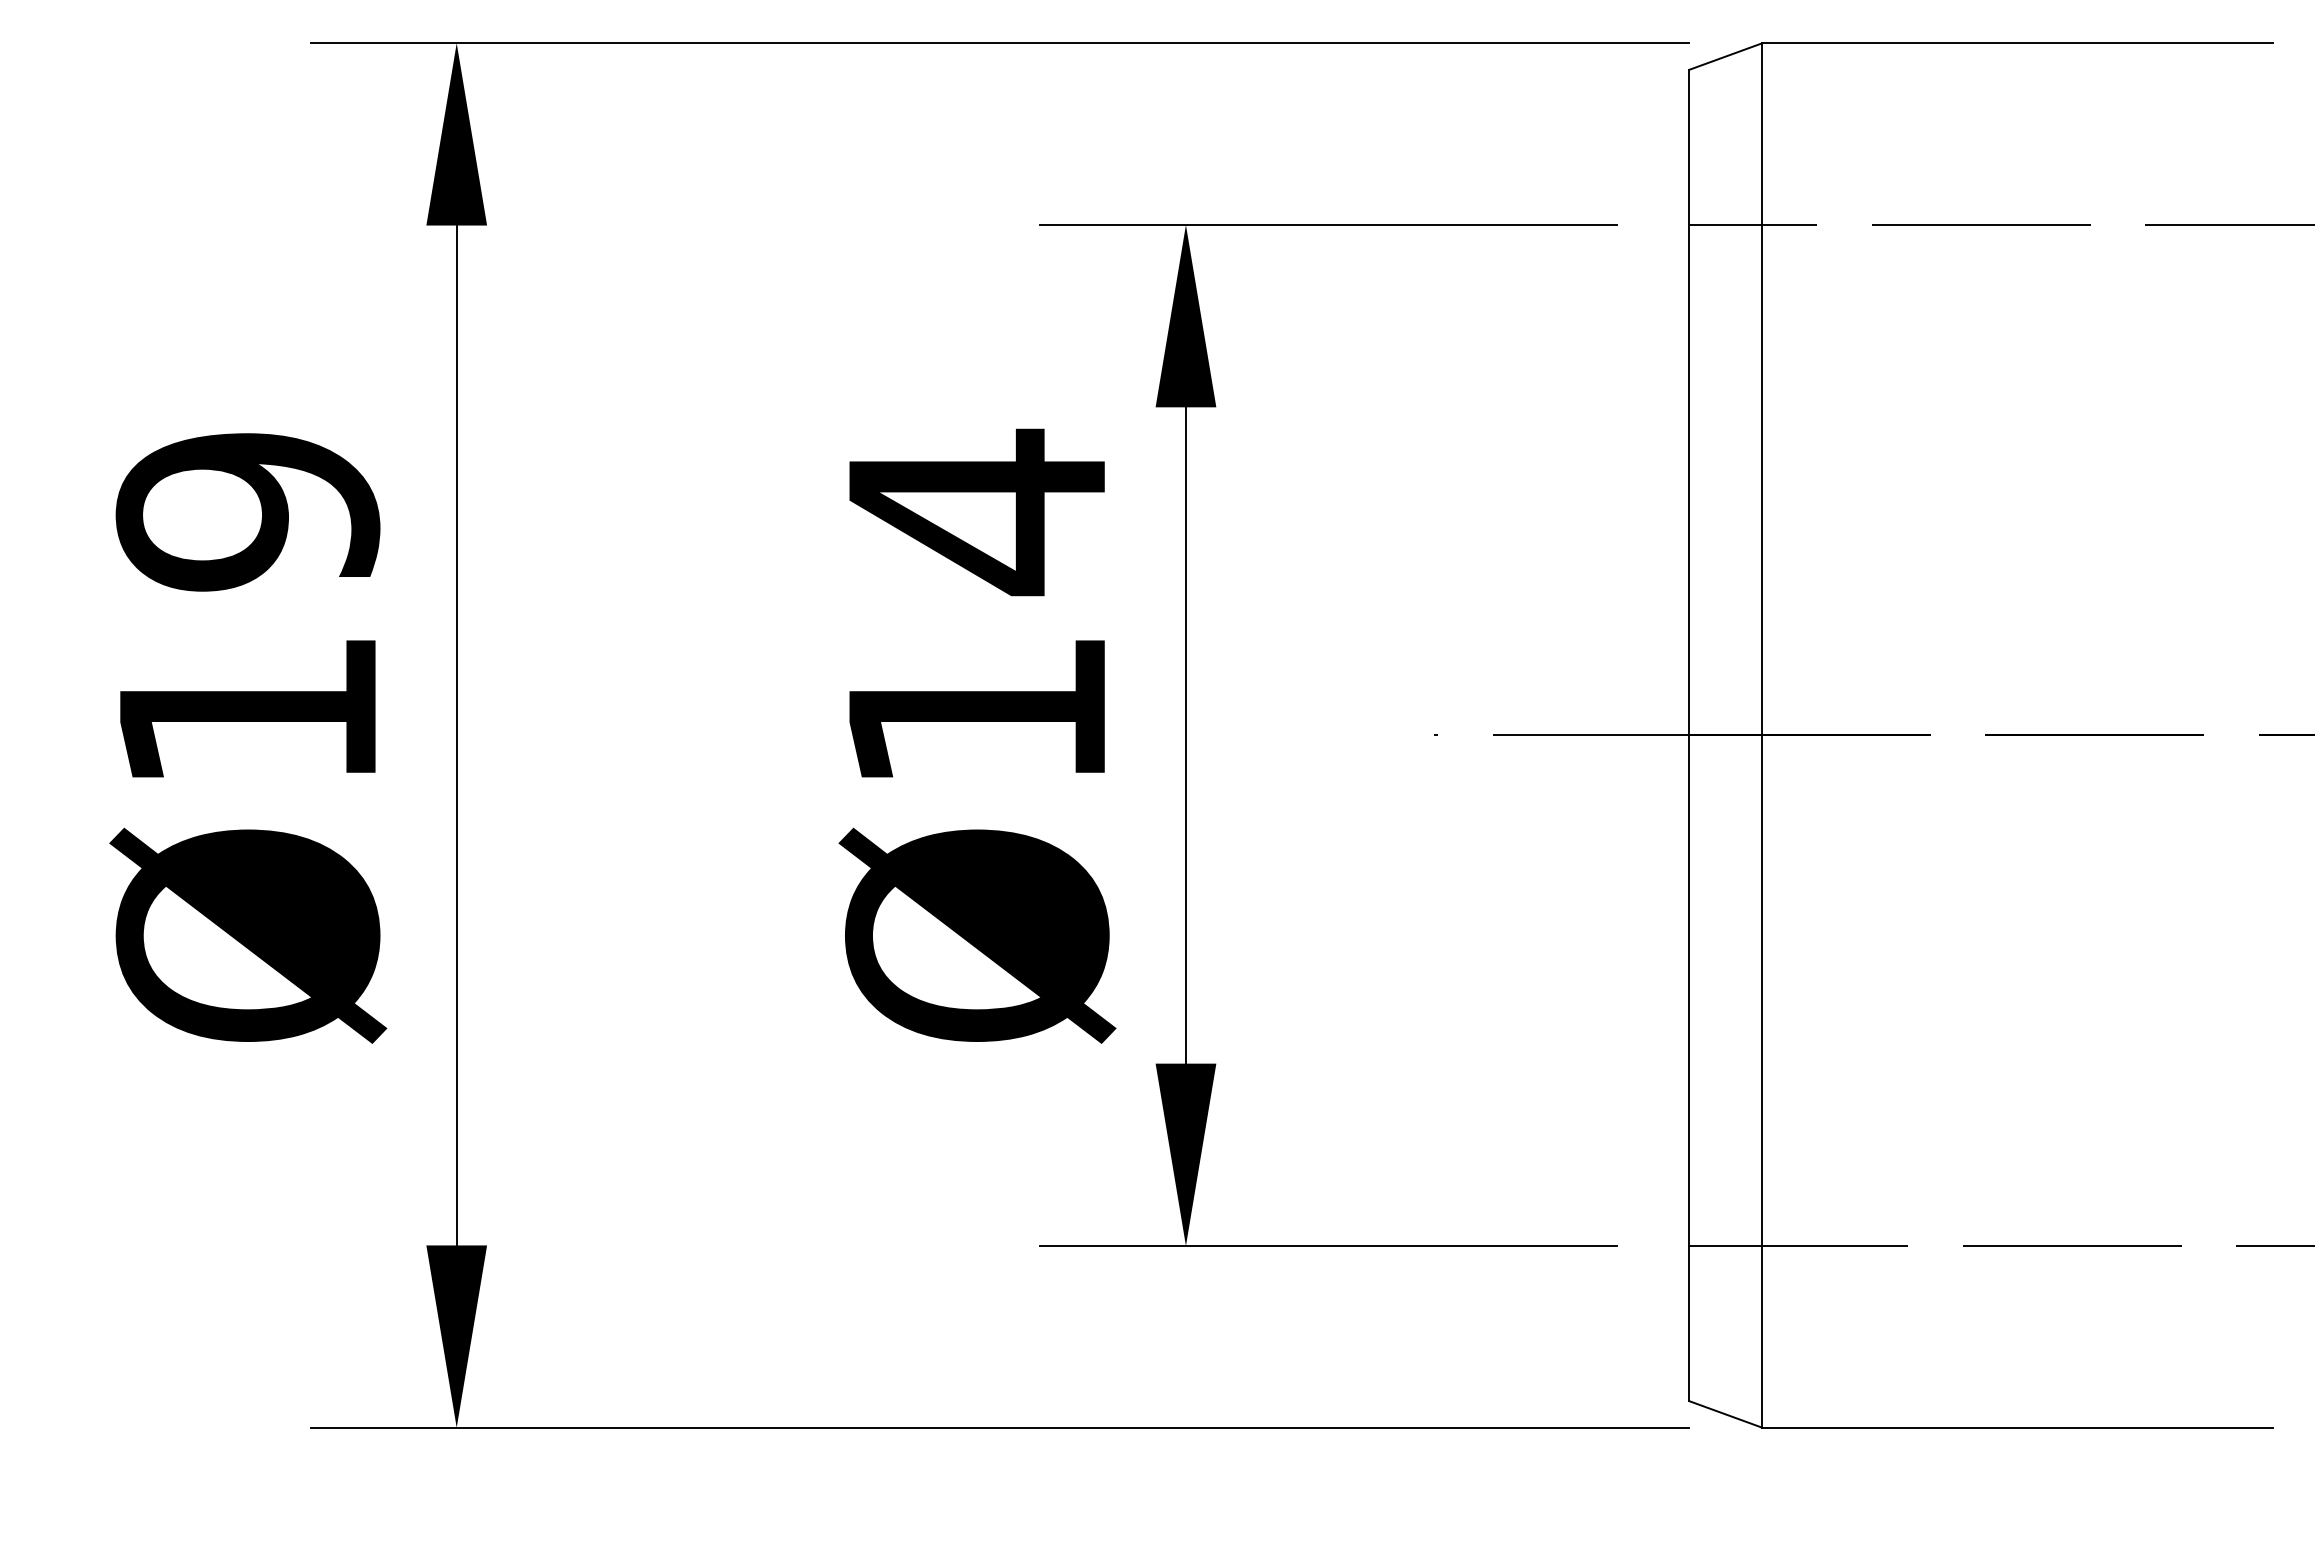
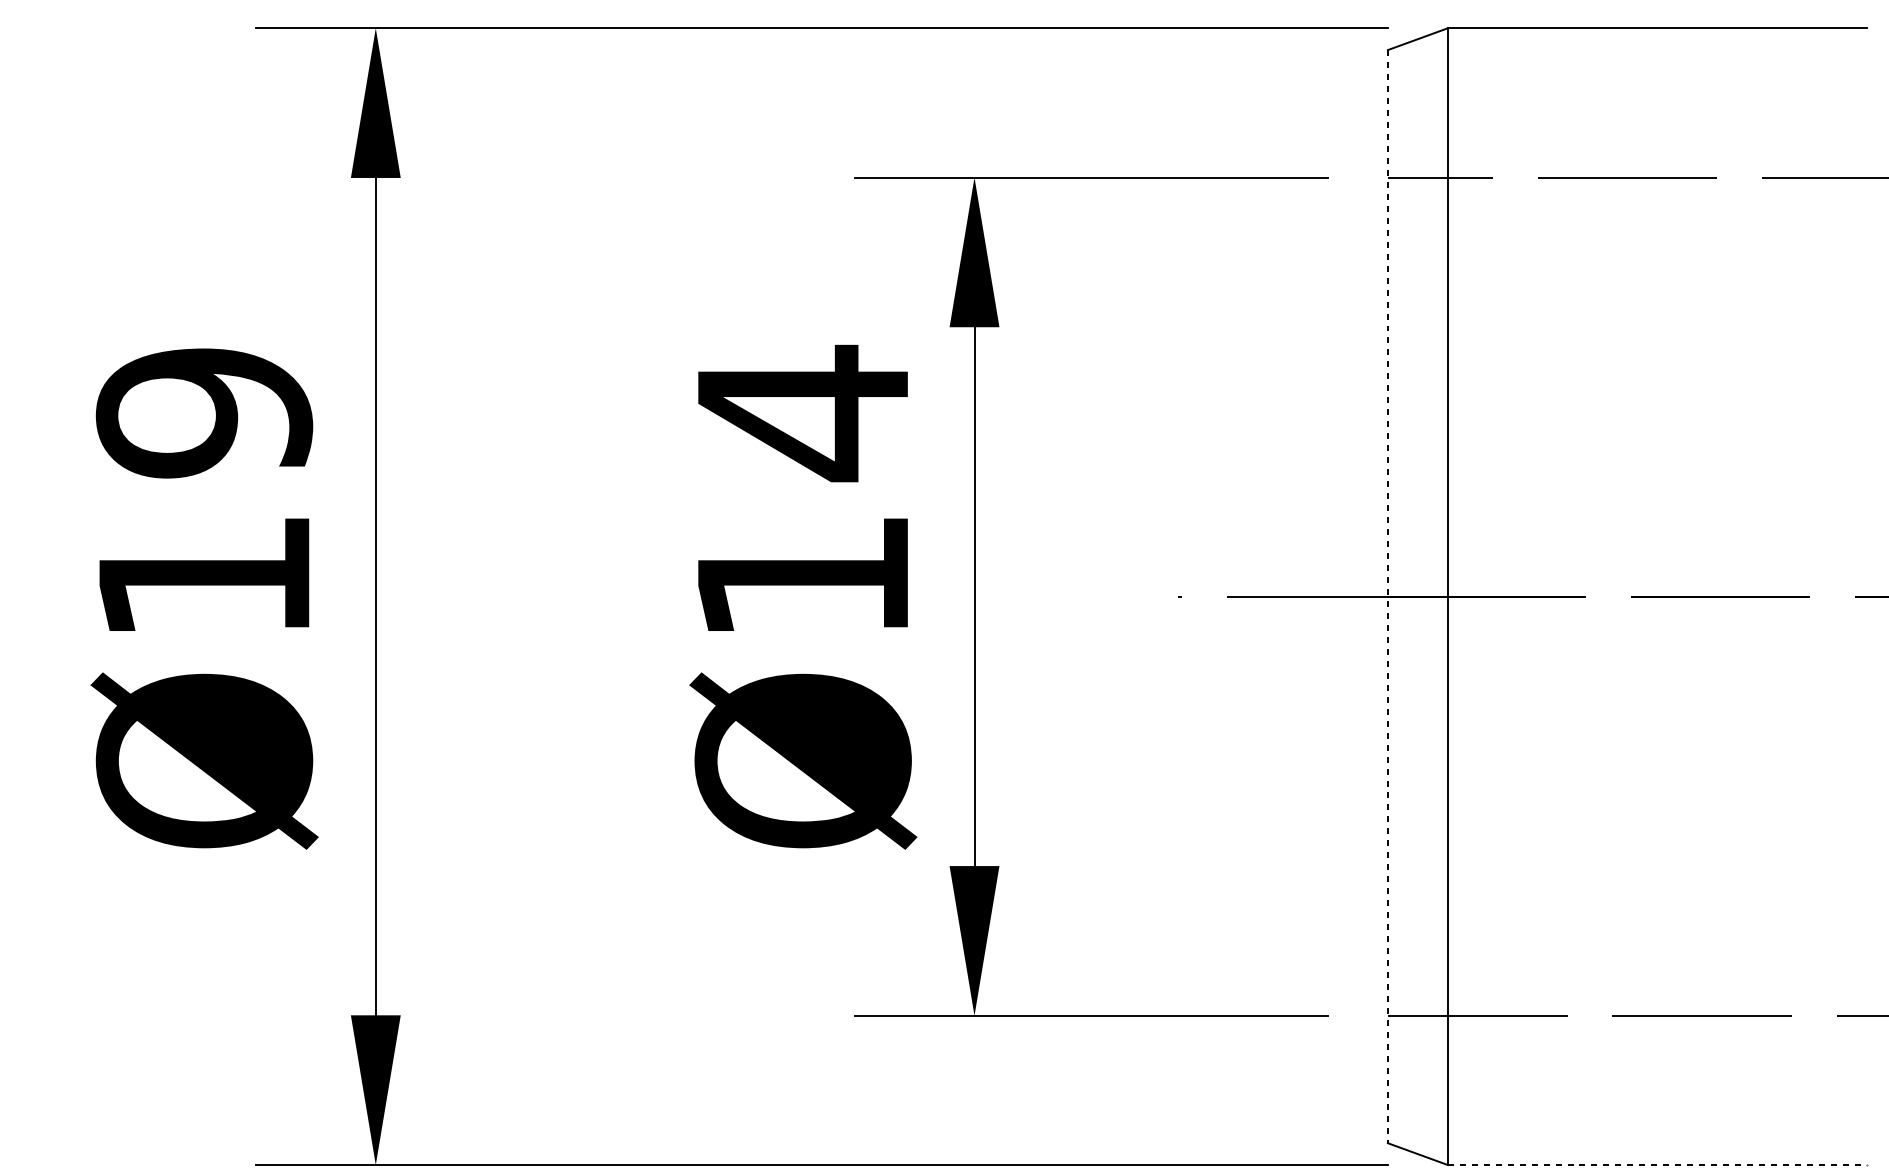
line: (1689, 735) -> (1387, 596), solid -> dashed
line: (2018, 1427) -> (1658, 1164), solid -> dashed

